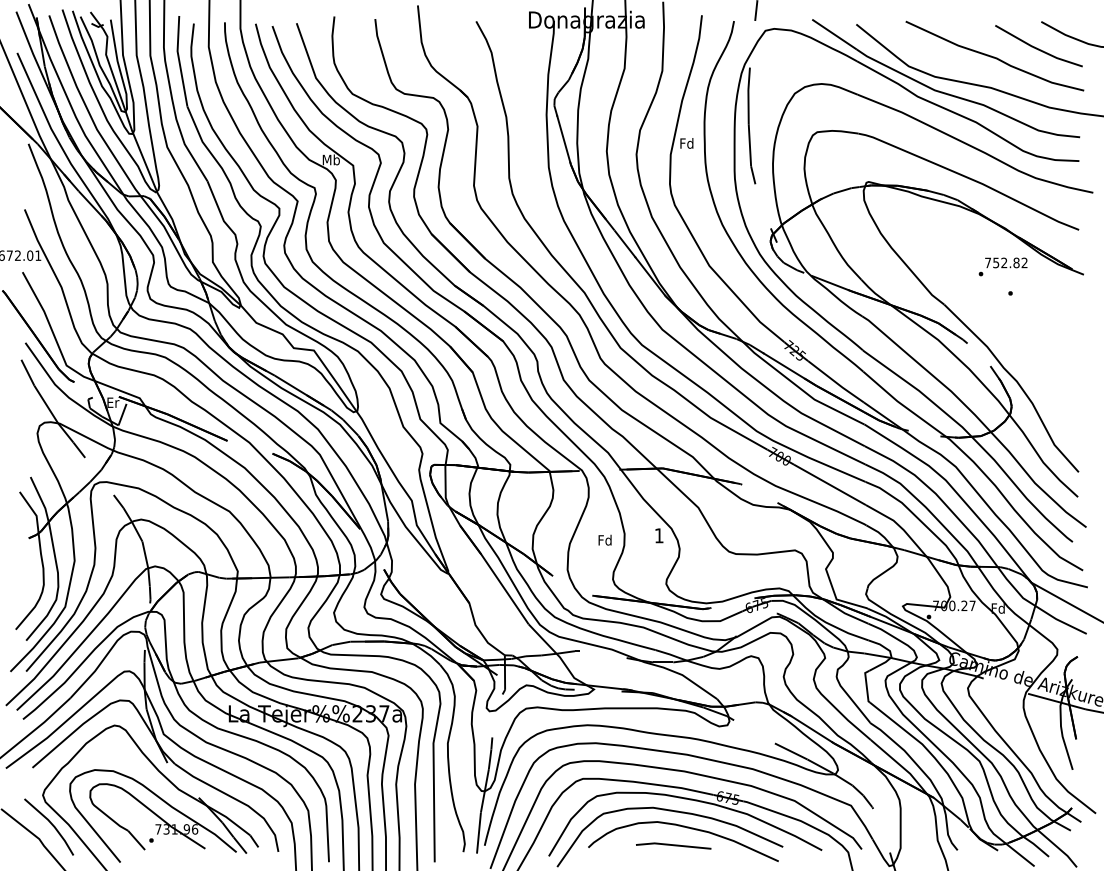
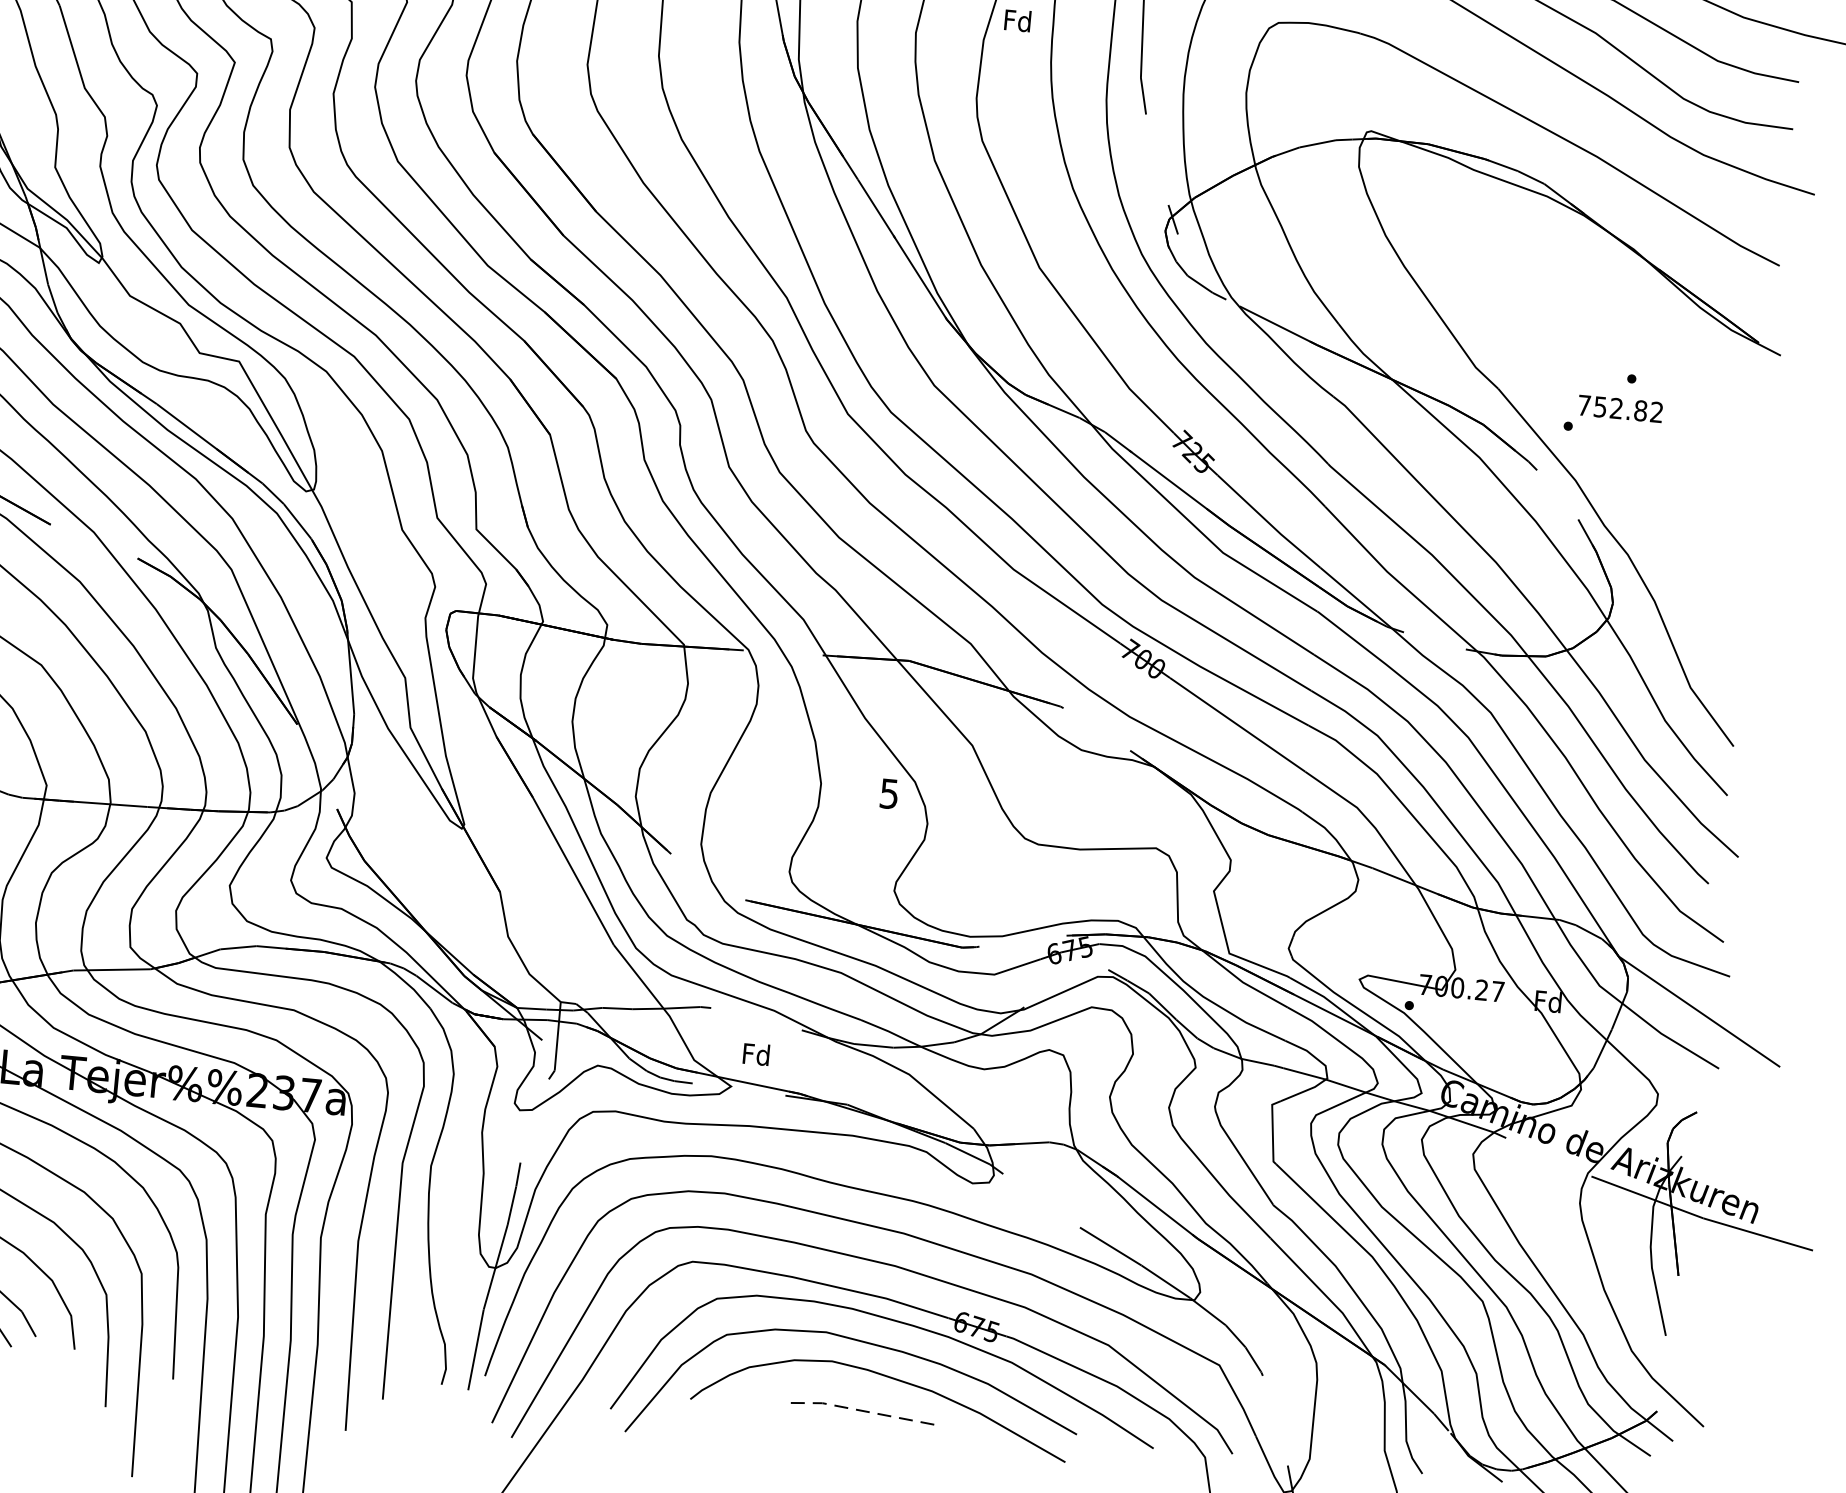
text: (1002, 266) -> (1612, 415), moved
text: (658, 535) -> (887, 793), 1 -> 5
text: (604, 539) -> (755, 1052), moved
line: (673, 845) -> (859, 1410), solid -> dashed

